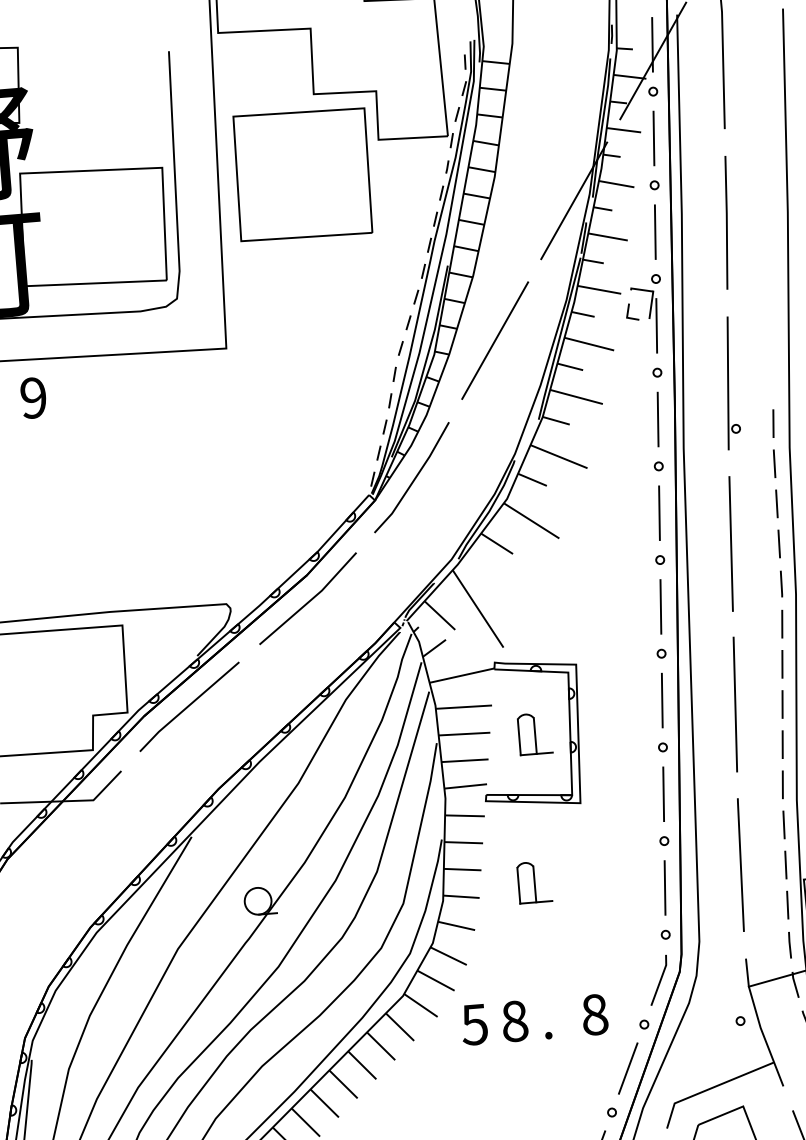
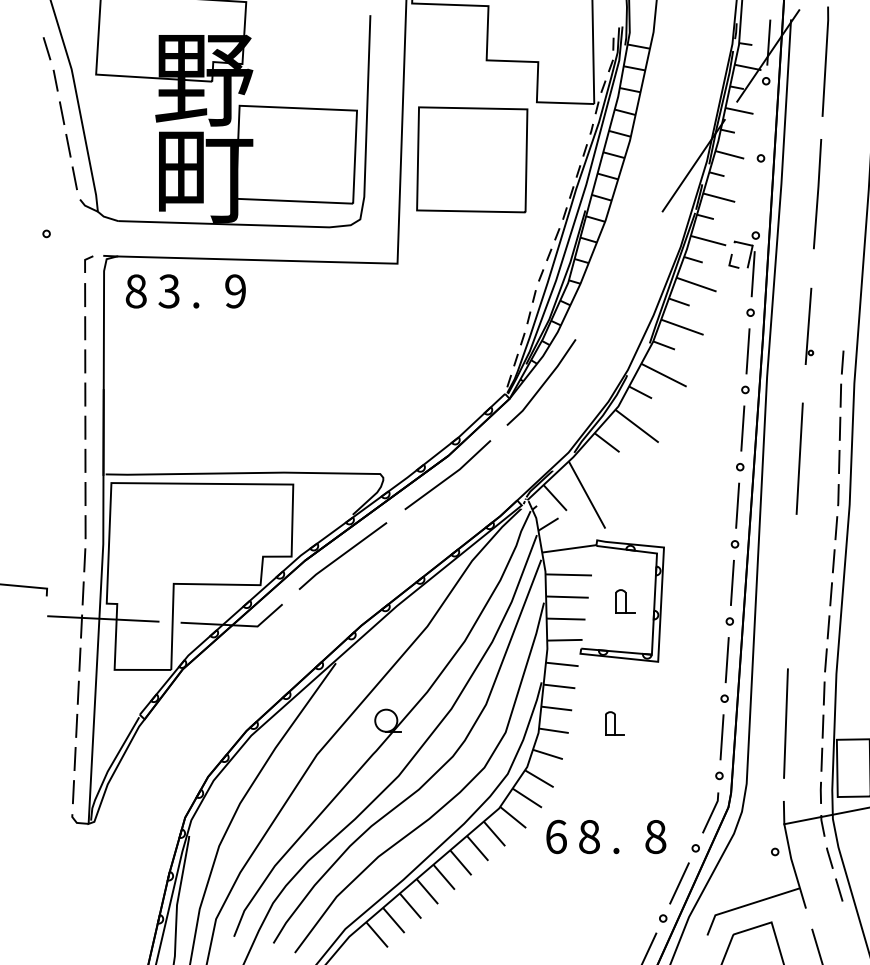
line: (653, 138) -> (763, 119), removed
part: (303, 174) -> (472, 159), moved
line: (654, 231) -> (757, 196), removed
line: (495, 340) -> (619, 275), removed
part: (729, 383) -> (809, 326), size x0.7
line: (735, 703) -> (792, 590), removed
part: (535, 733) -> (625, 601), size x0.7
part: (533, 881) -> (614, 723), size x0.7
text: (473, 1024) -> (555, 836), 5 -> 6

